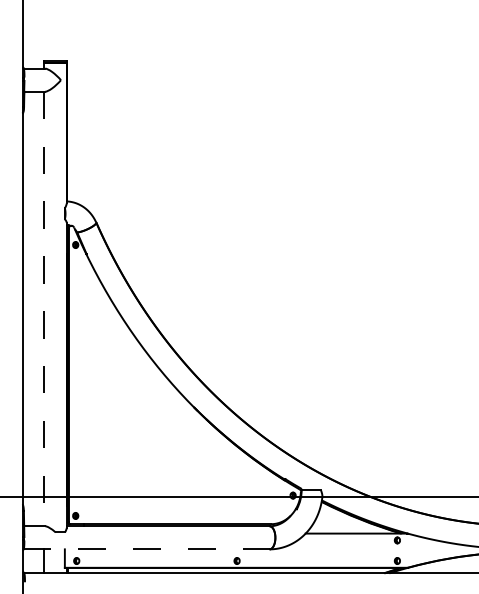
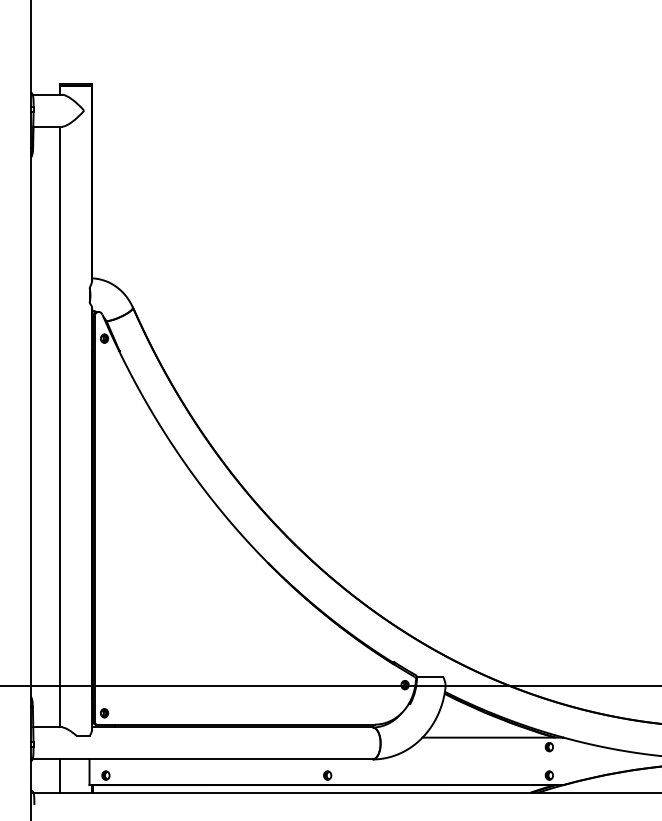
line: (43, 309) -> (60, 427), dashed -> solid
line: (147, 549) -> (203, 759), dashed -> solid

